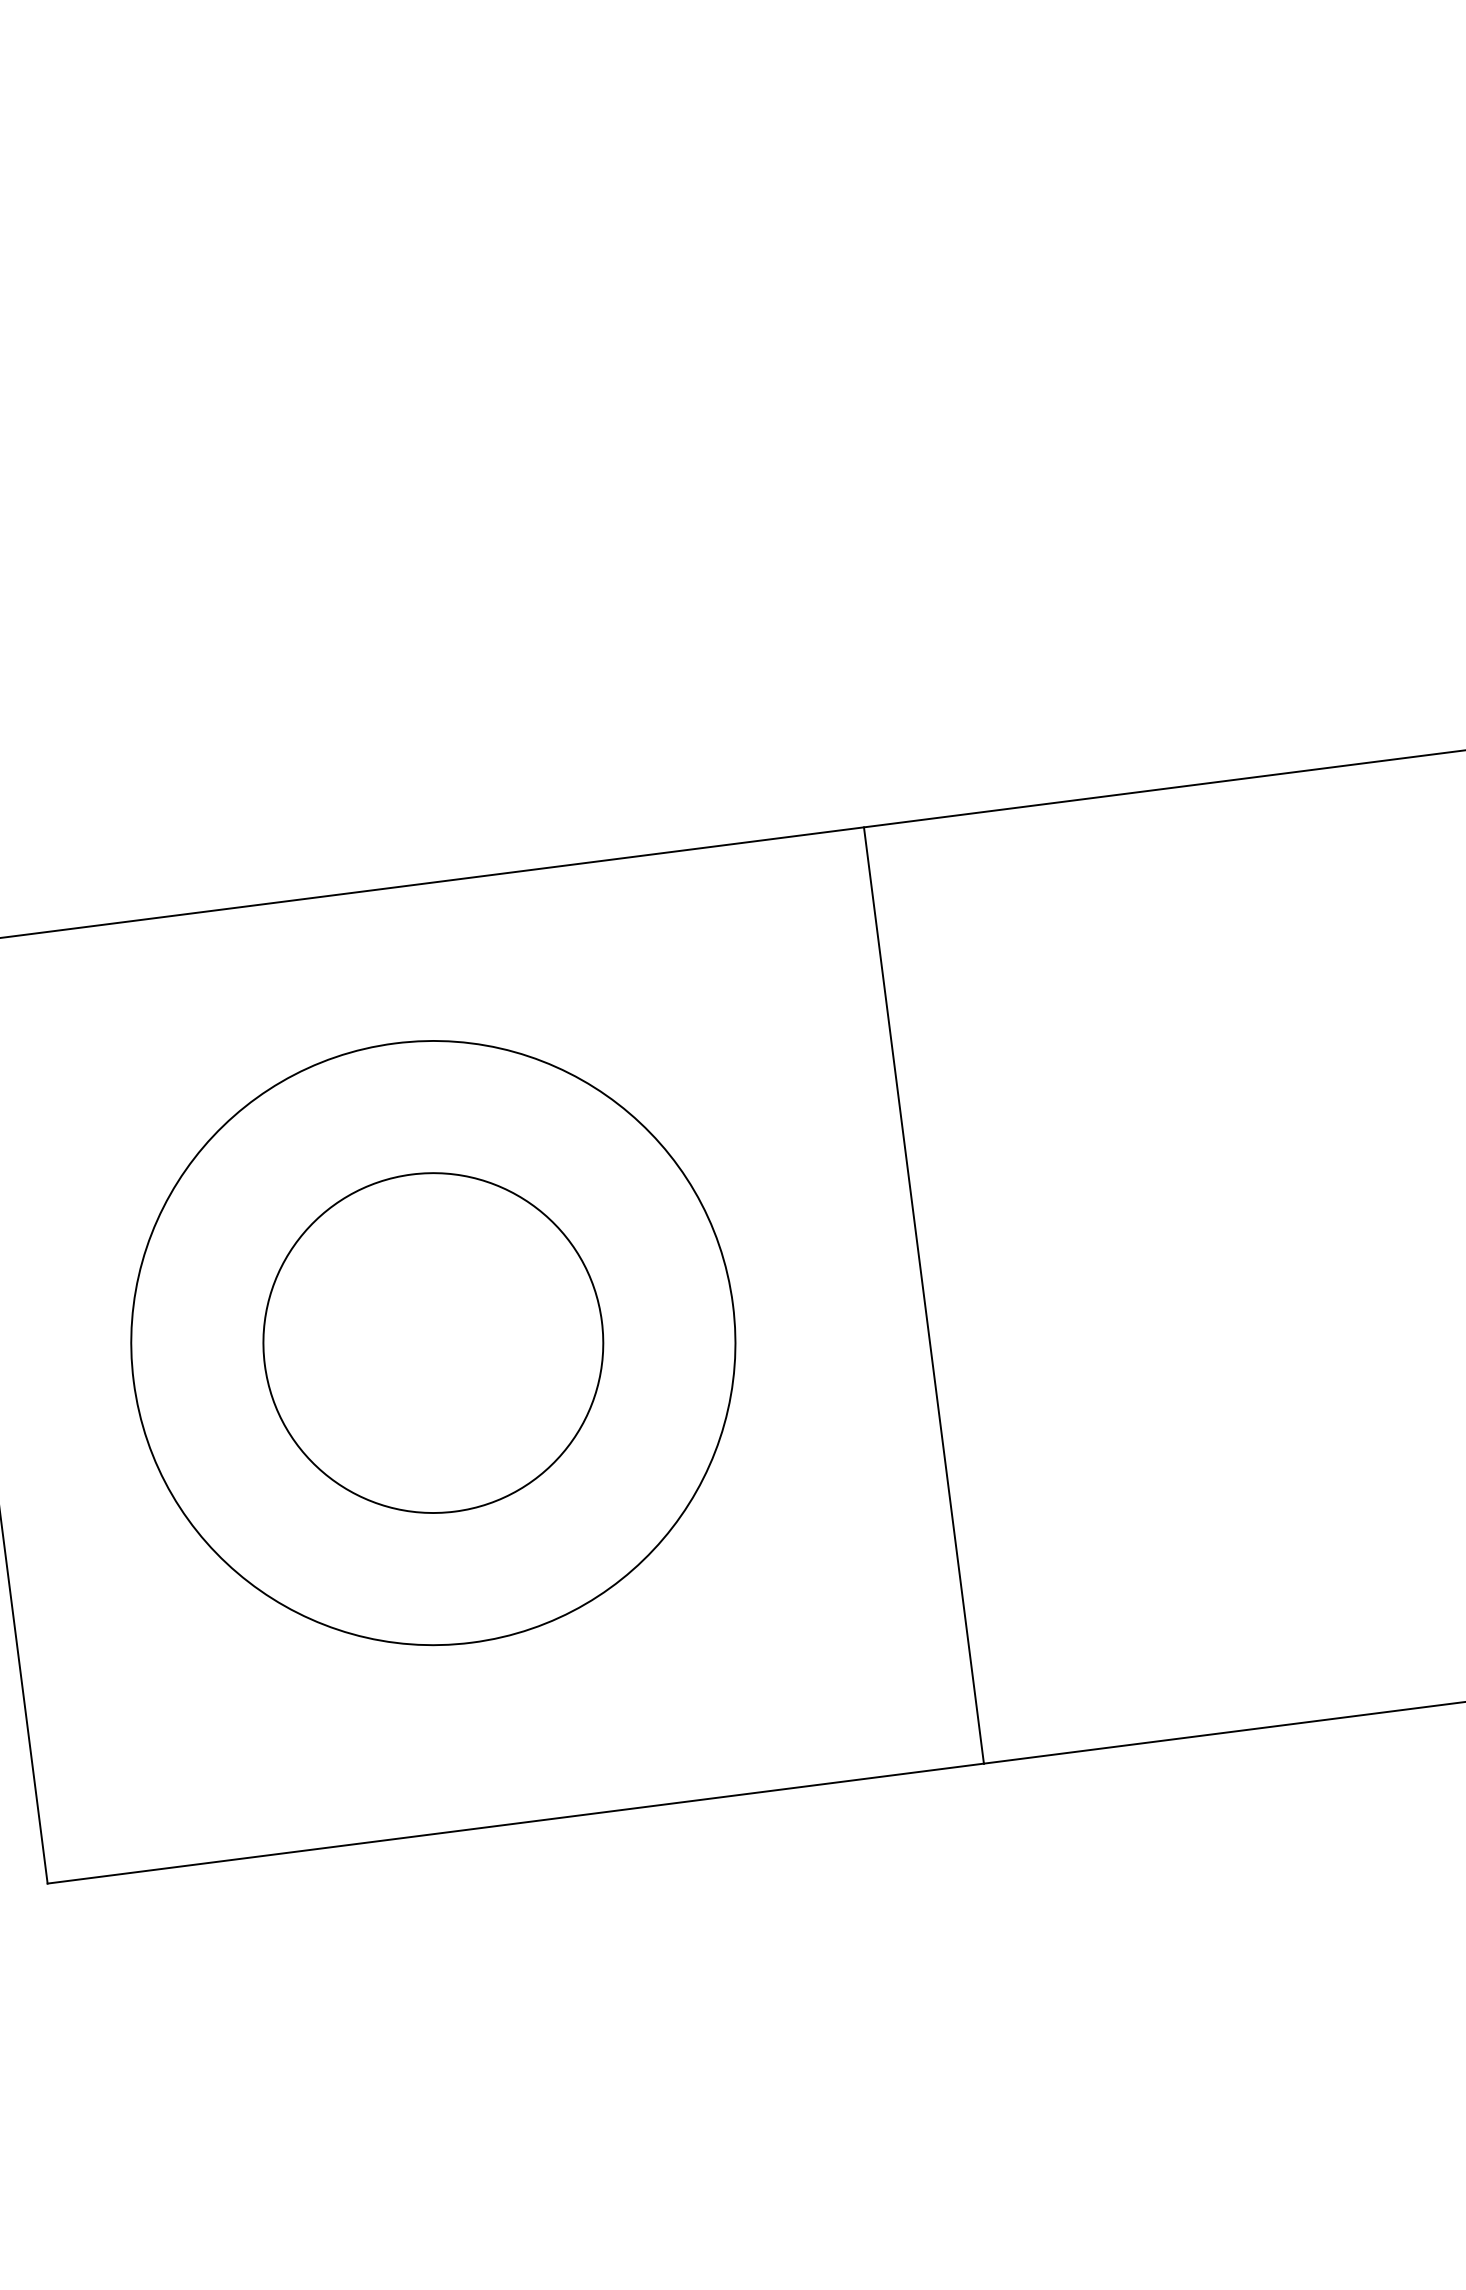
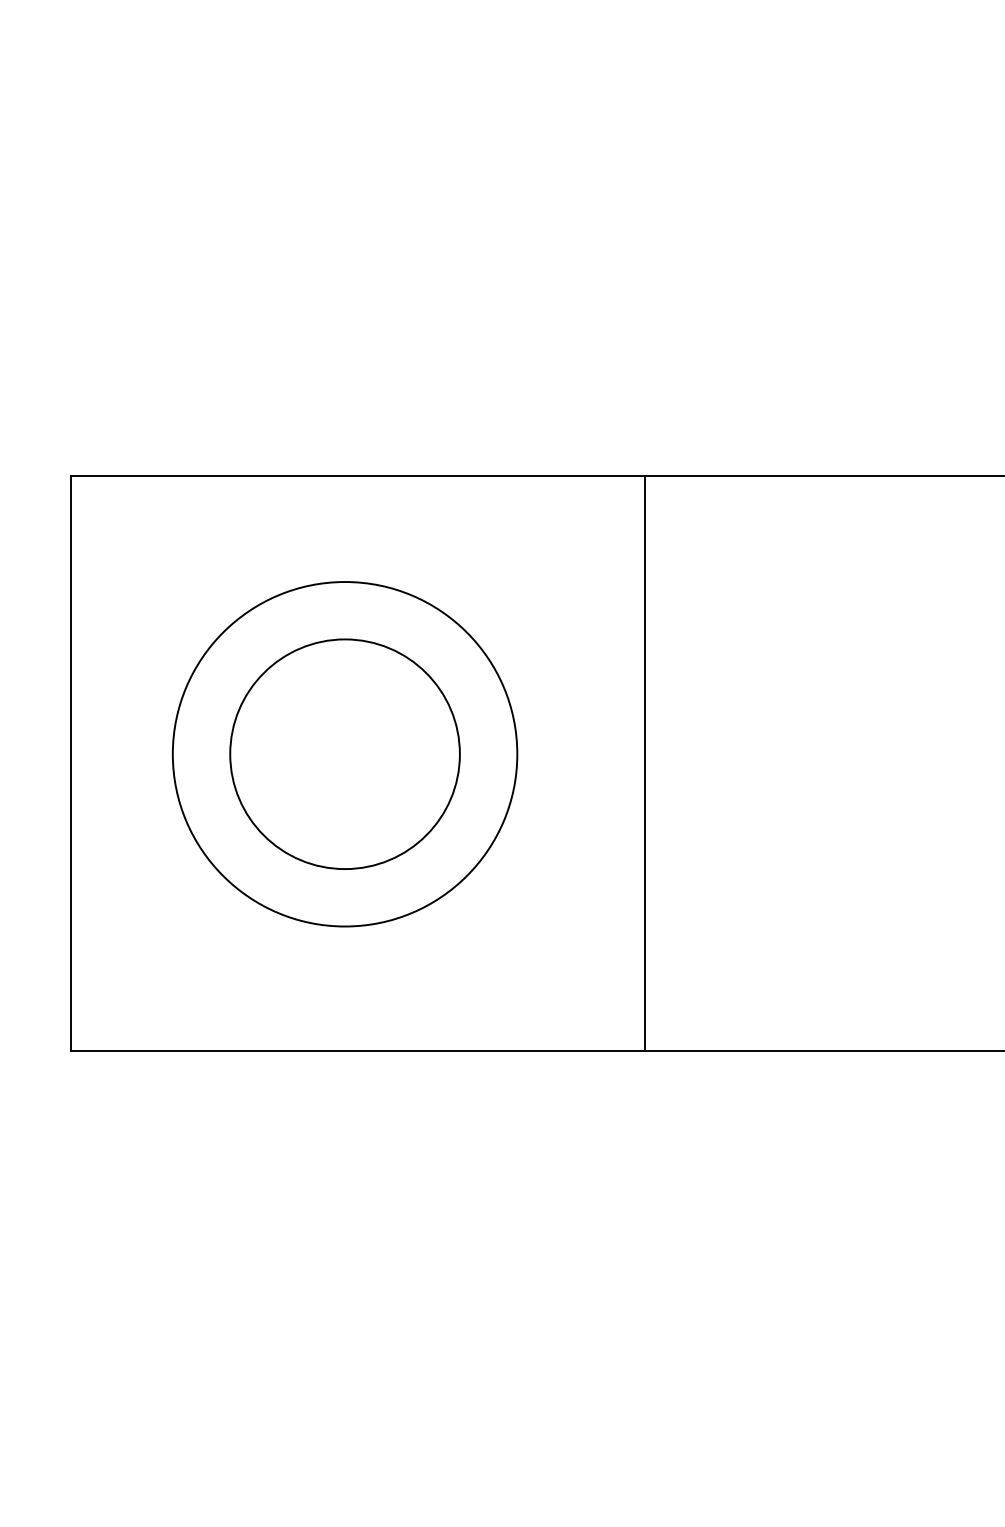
circle: (432, 1343) -> (344, 754), size x0.62
circle: (432, 1343) -> (344, 754), size x1.67

